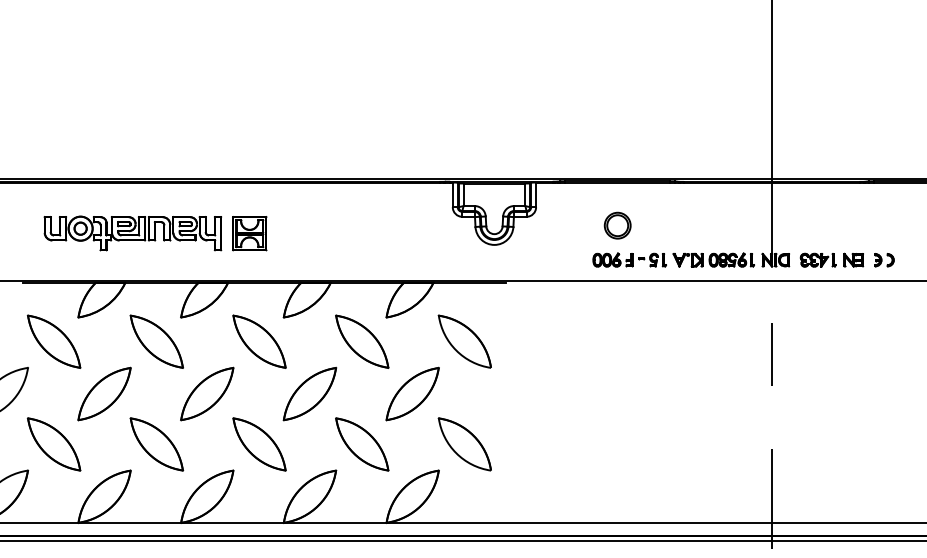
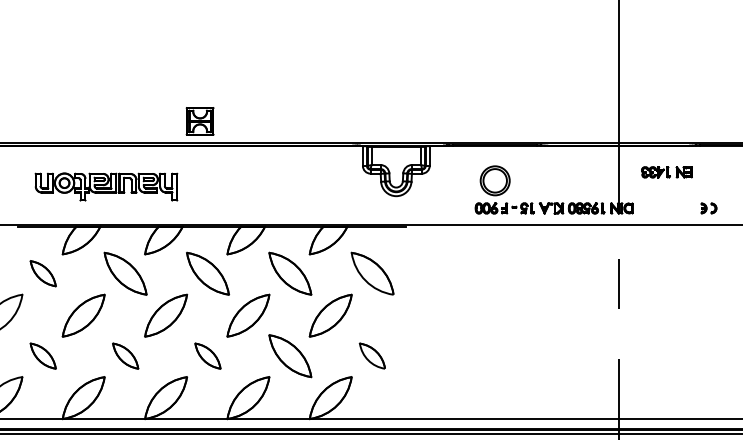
part: (617, 225) -> (494, 180), size x1.4
part: (249, 233) -> (199, 121), moved
part: (831, 259) -> (666, 171), moved
part: (53, 341) -> (42, 273), size x0.6
part: (53, 444) -> (42, 356), size x0.6
part: (156, 444) -> (125, 356), size x0.6
part: (259, 444) -> (207, 356), size x0.6
part: (464, 444) -> (372, 356), size x0.6

